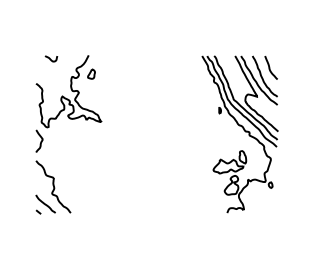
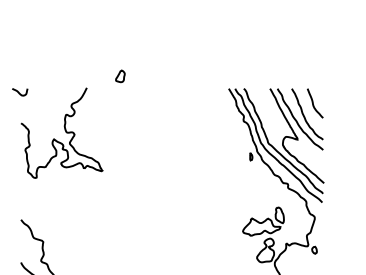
curve: (50, 58) -> (19, 91), moved
part: (91, 73) -> (120, 75), moved
curve: (40, 141) -> (26, 195), removed

